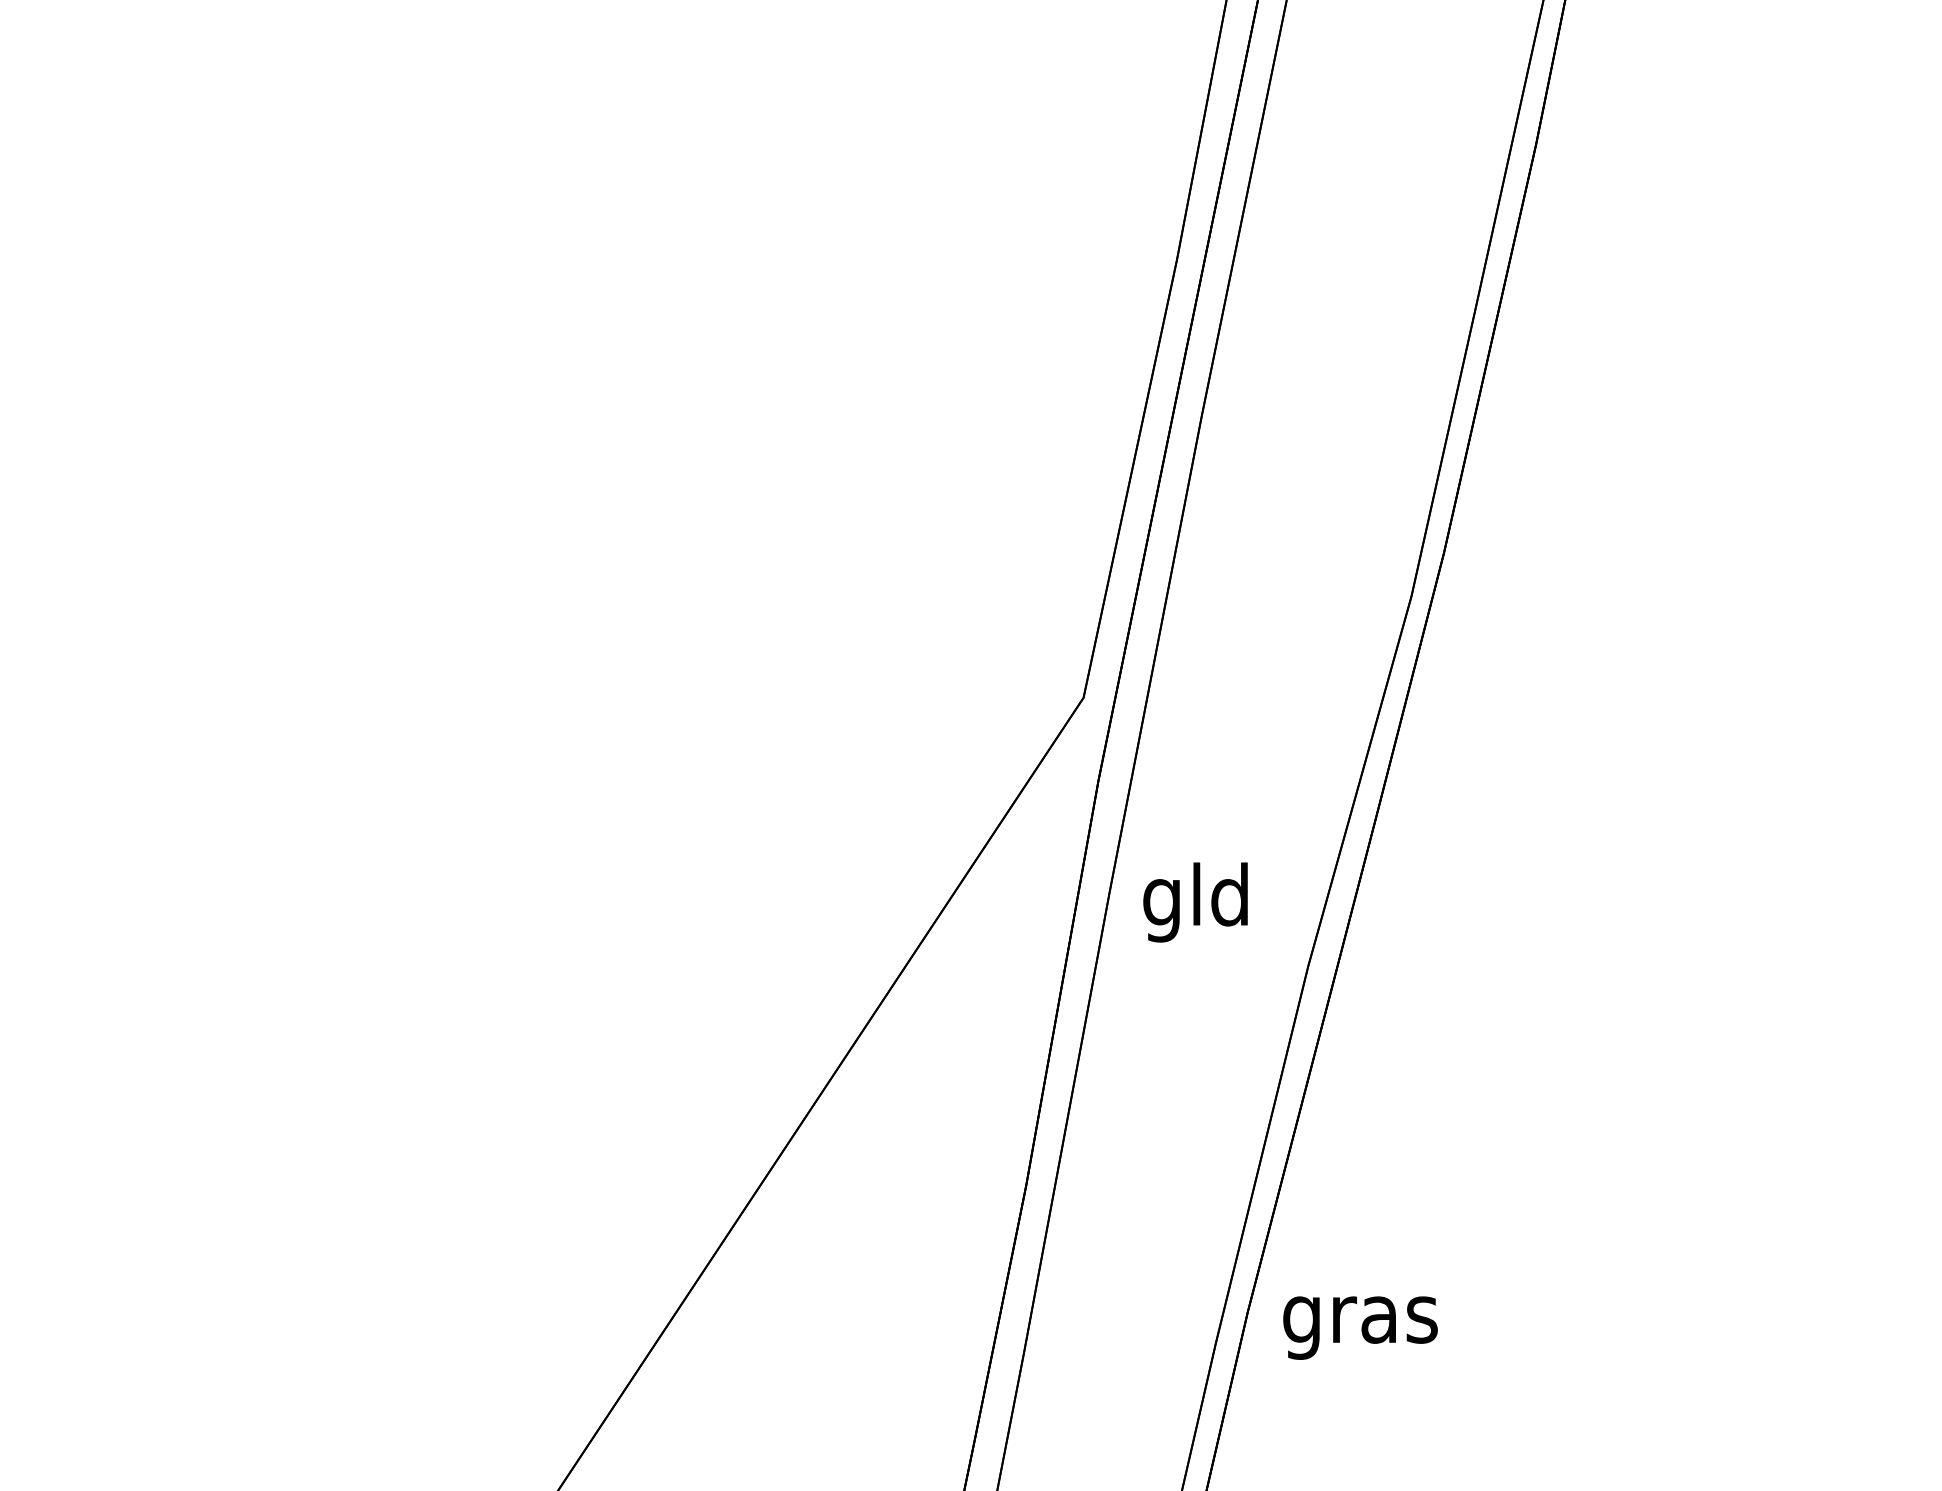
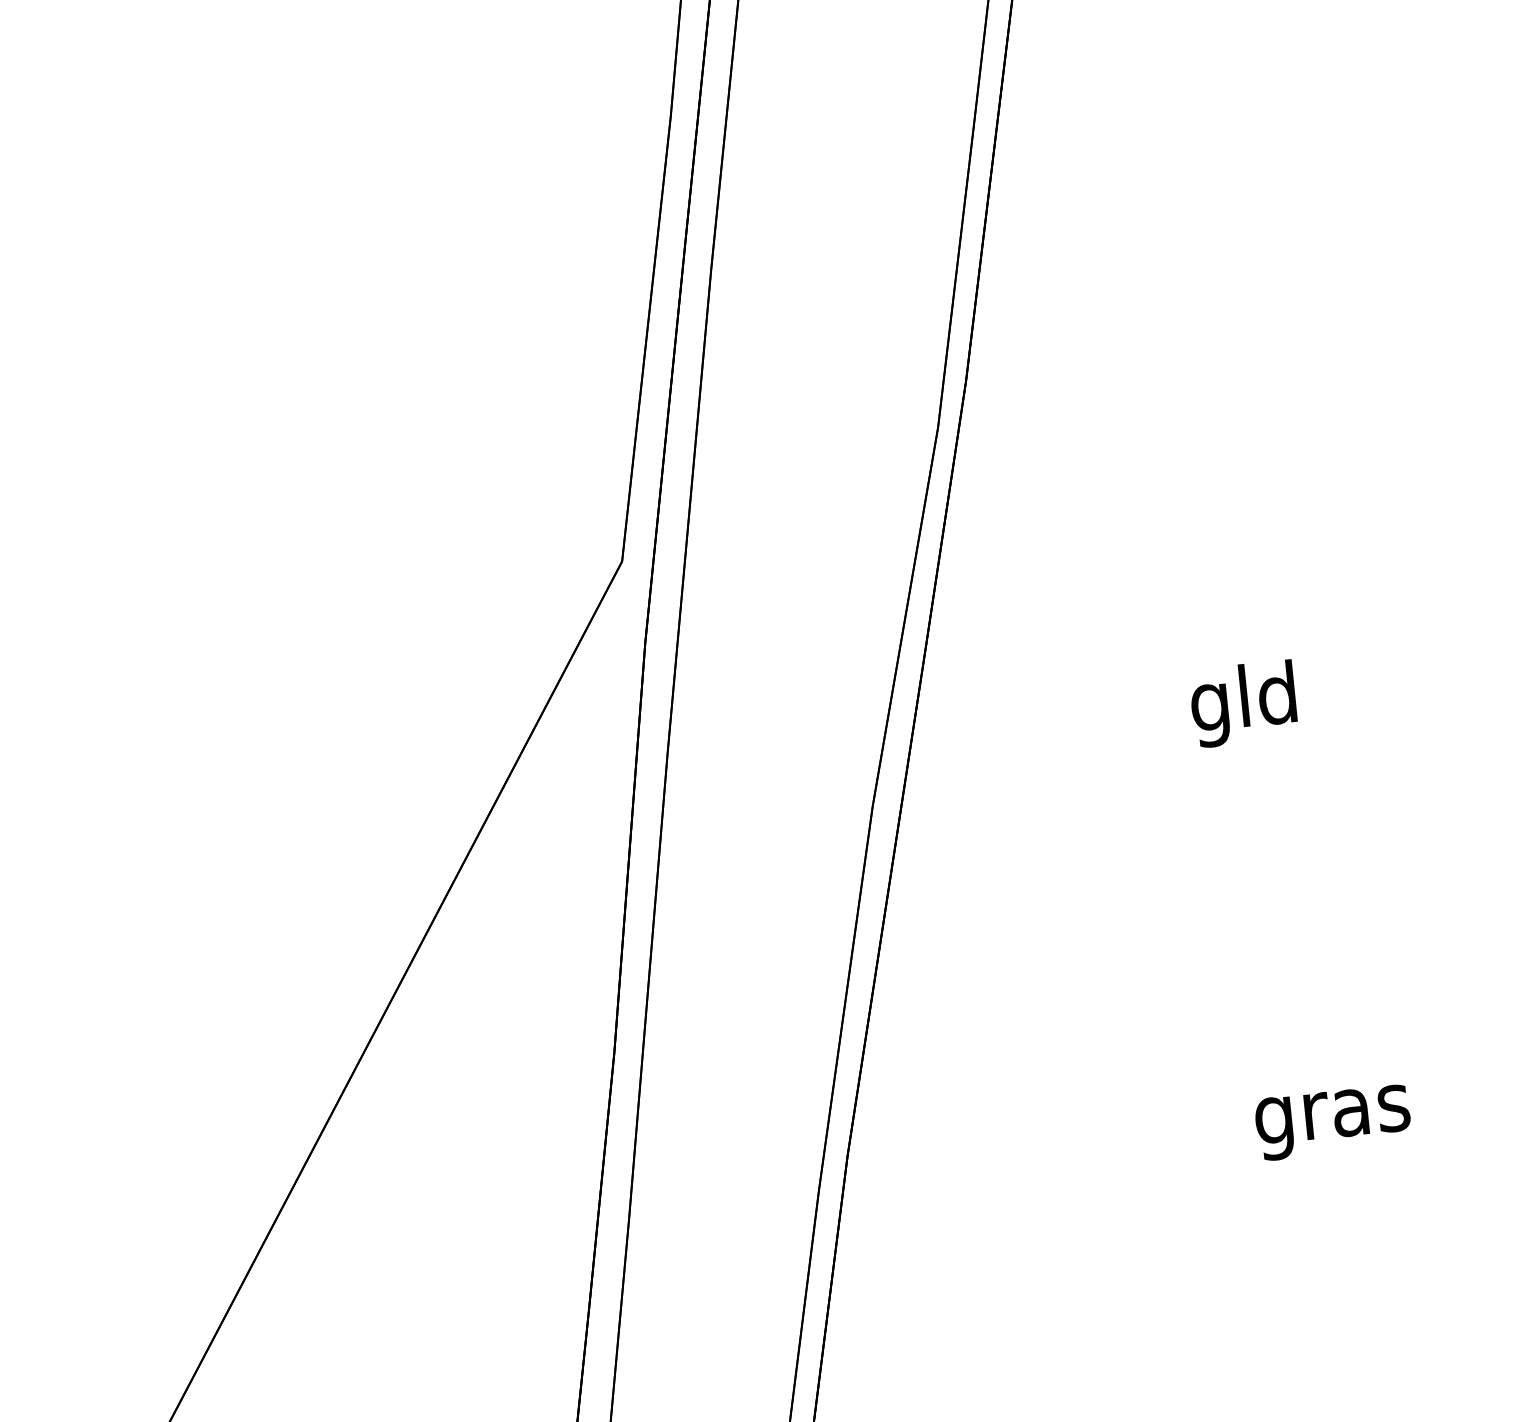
text: (1195, 902) -> (1243, 704), moved
text: (1360, 1327) -> (1333, 1122), moved

